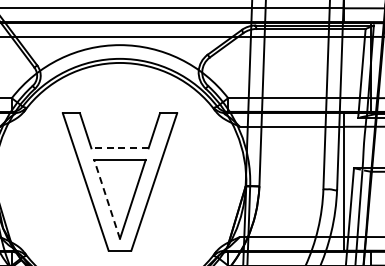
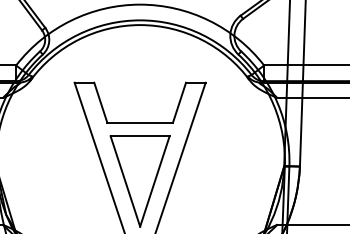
line: (120, 148) -> (140, 123), dashed -> solid
line: (106, 198) -> (124, 180), dashed -> solid

